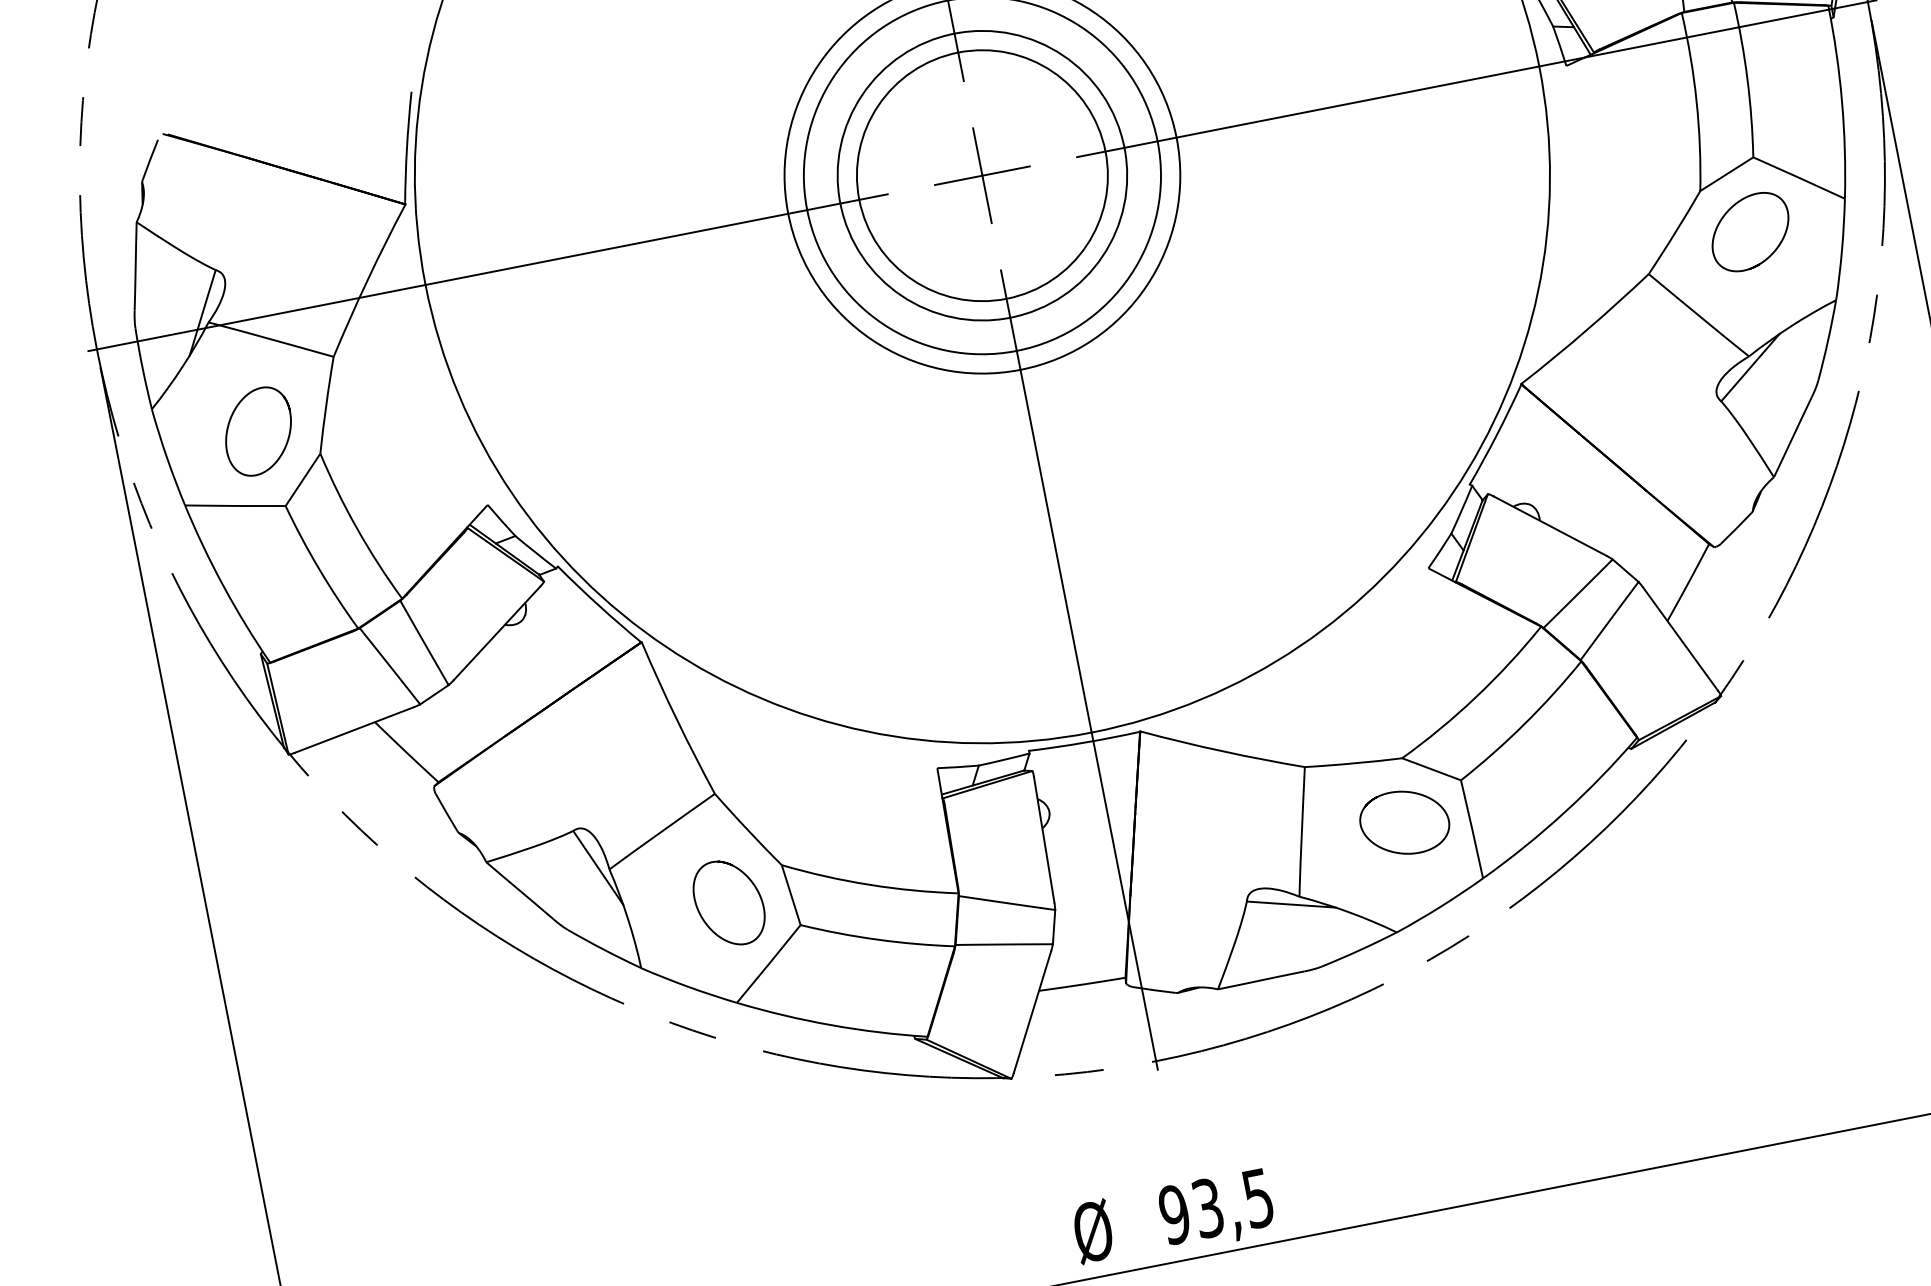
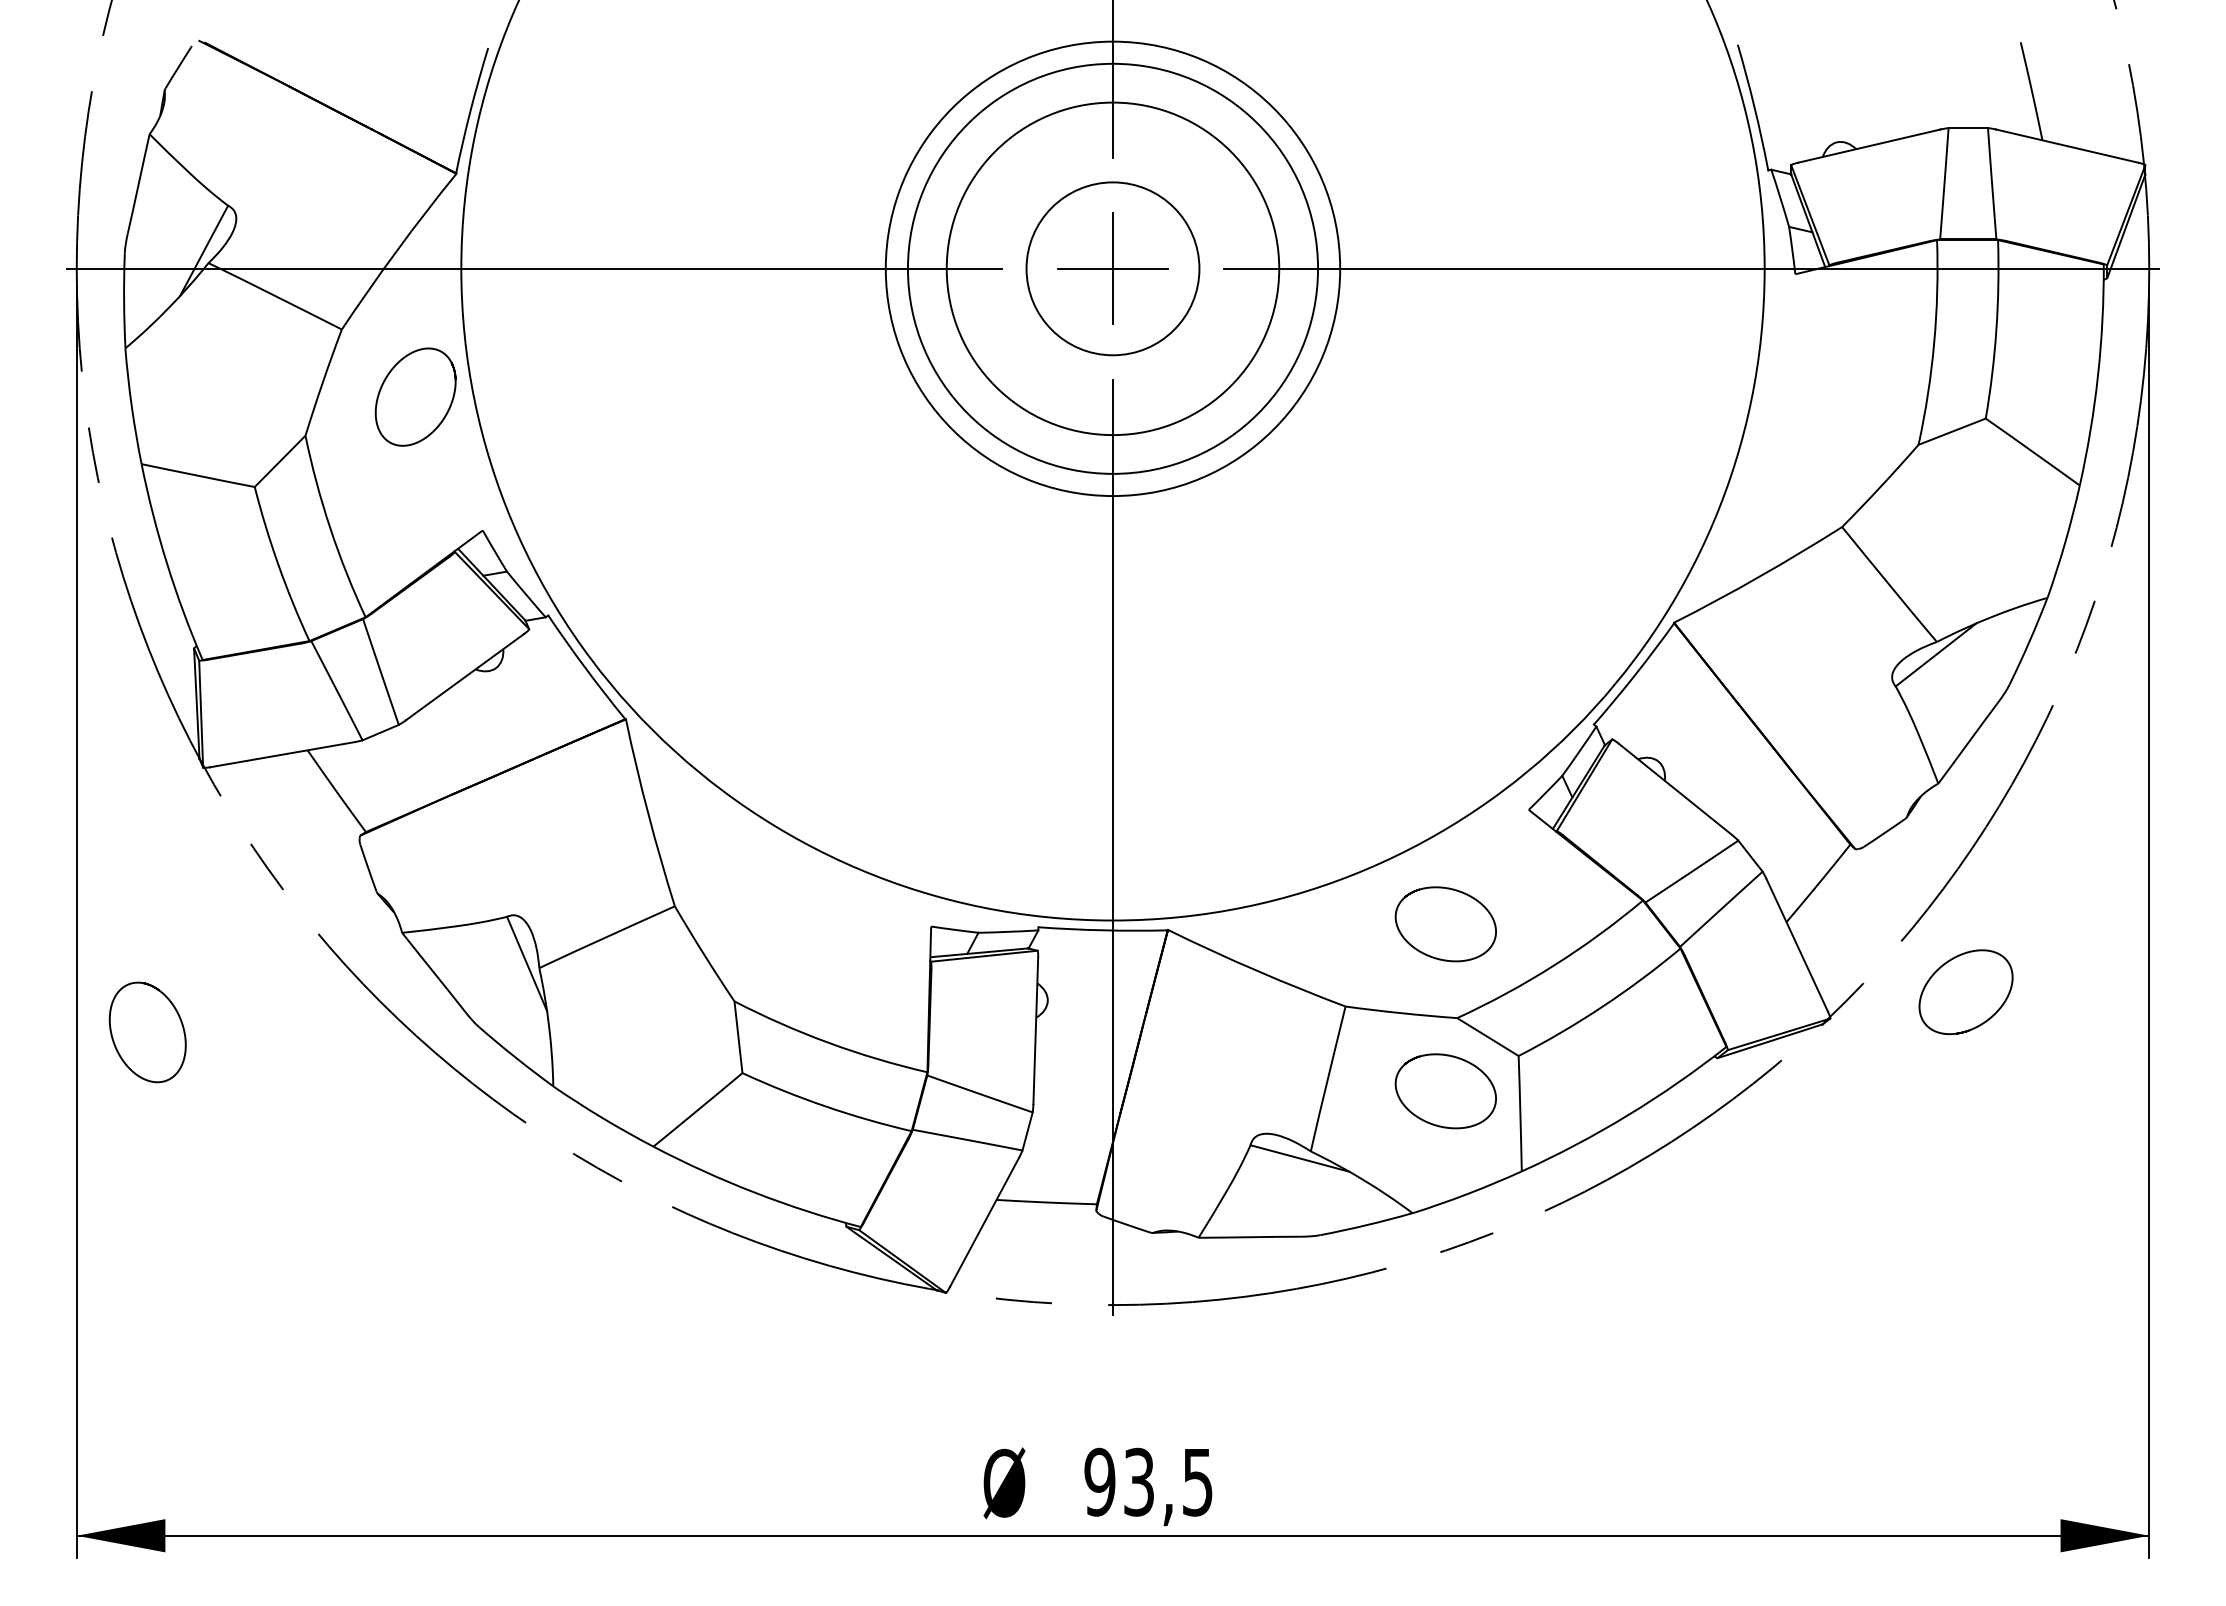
circle: (981, 175) -> (1112, 268), size x0.6
curve: (1729, 210) -> (1947, 963), moved
curve: (230, 423) -> (385, 381), moved
curve: (1375, 709) -> (1437, 957), added
curve: (703, 917) -> (115, 1043), moved

